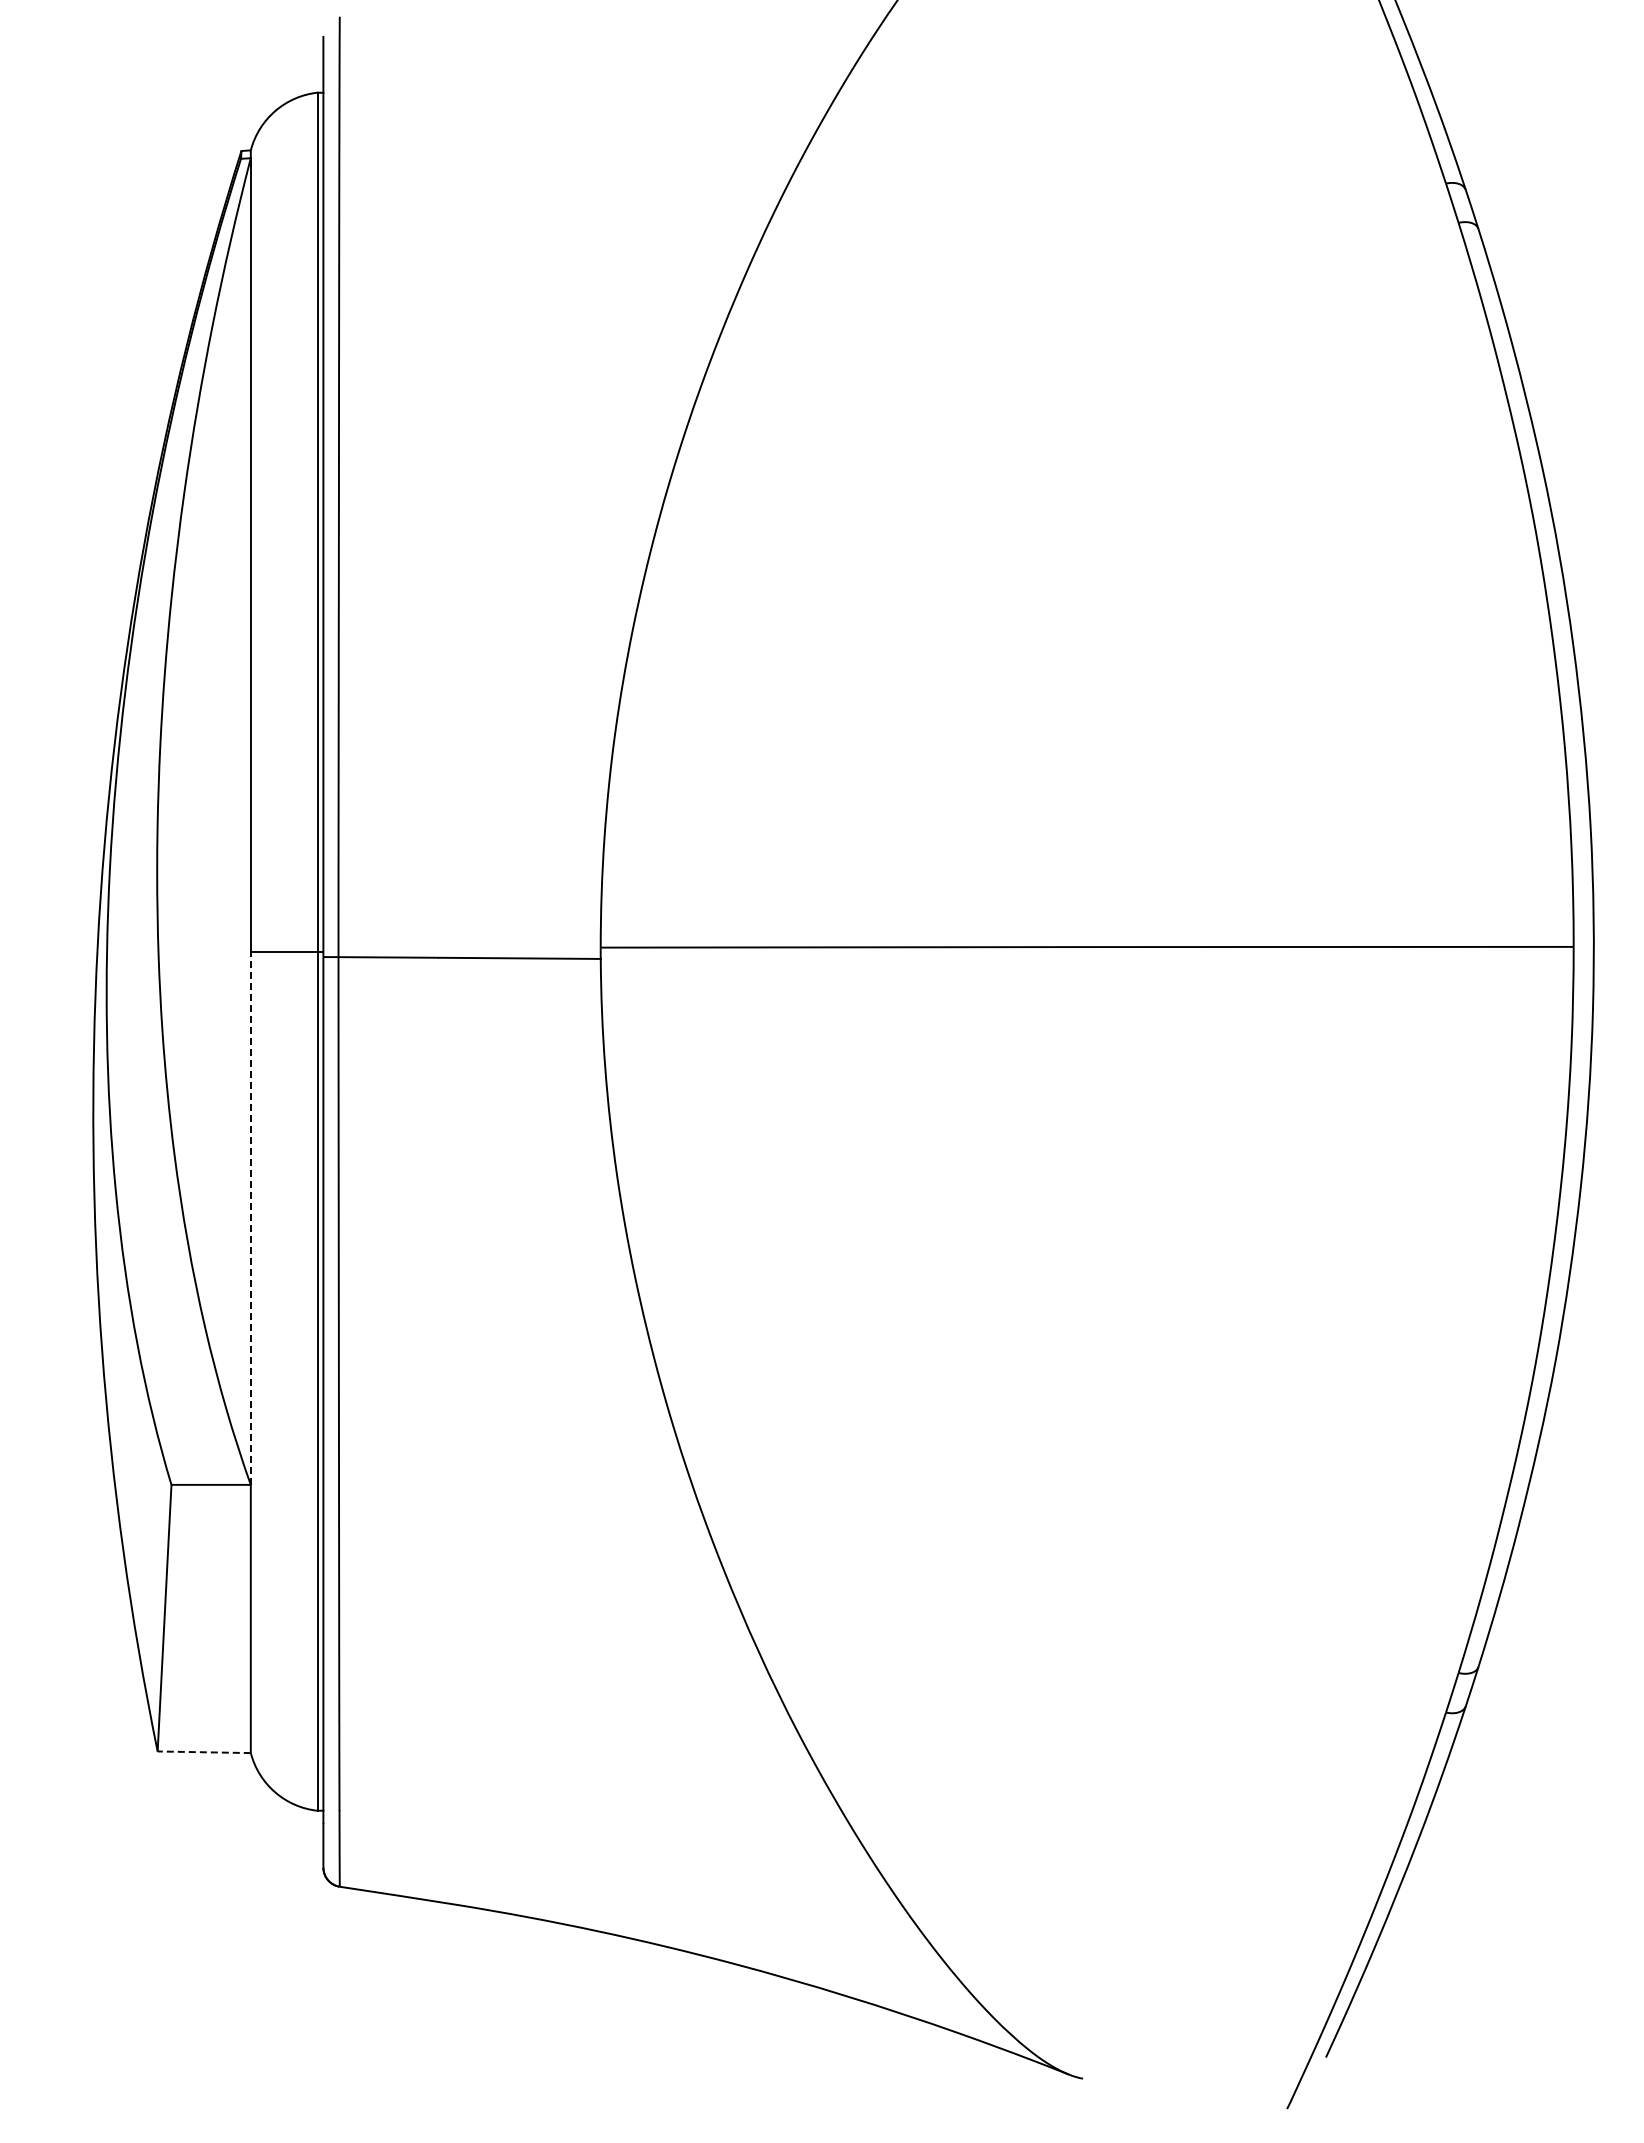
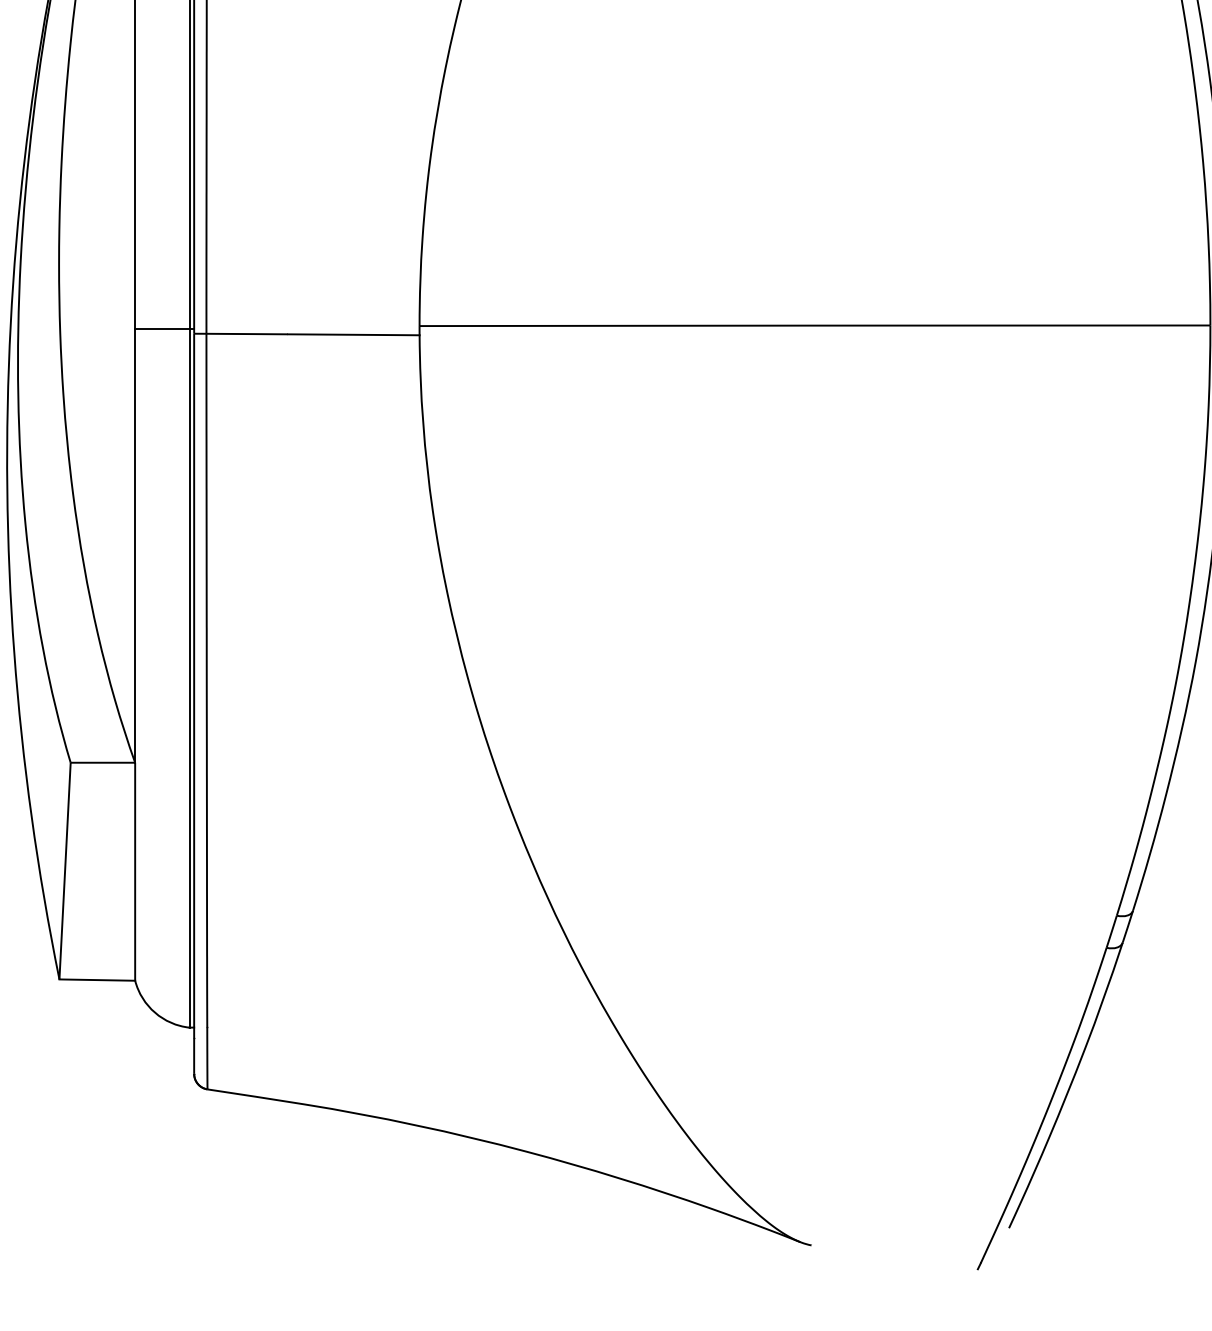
line: (250, 1218) -> (134, 546), dashed -> solid
line: (204, 1752) -> (97, 980), dashed -> solid

